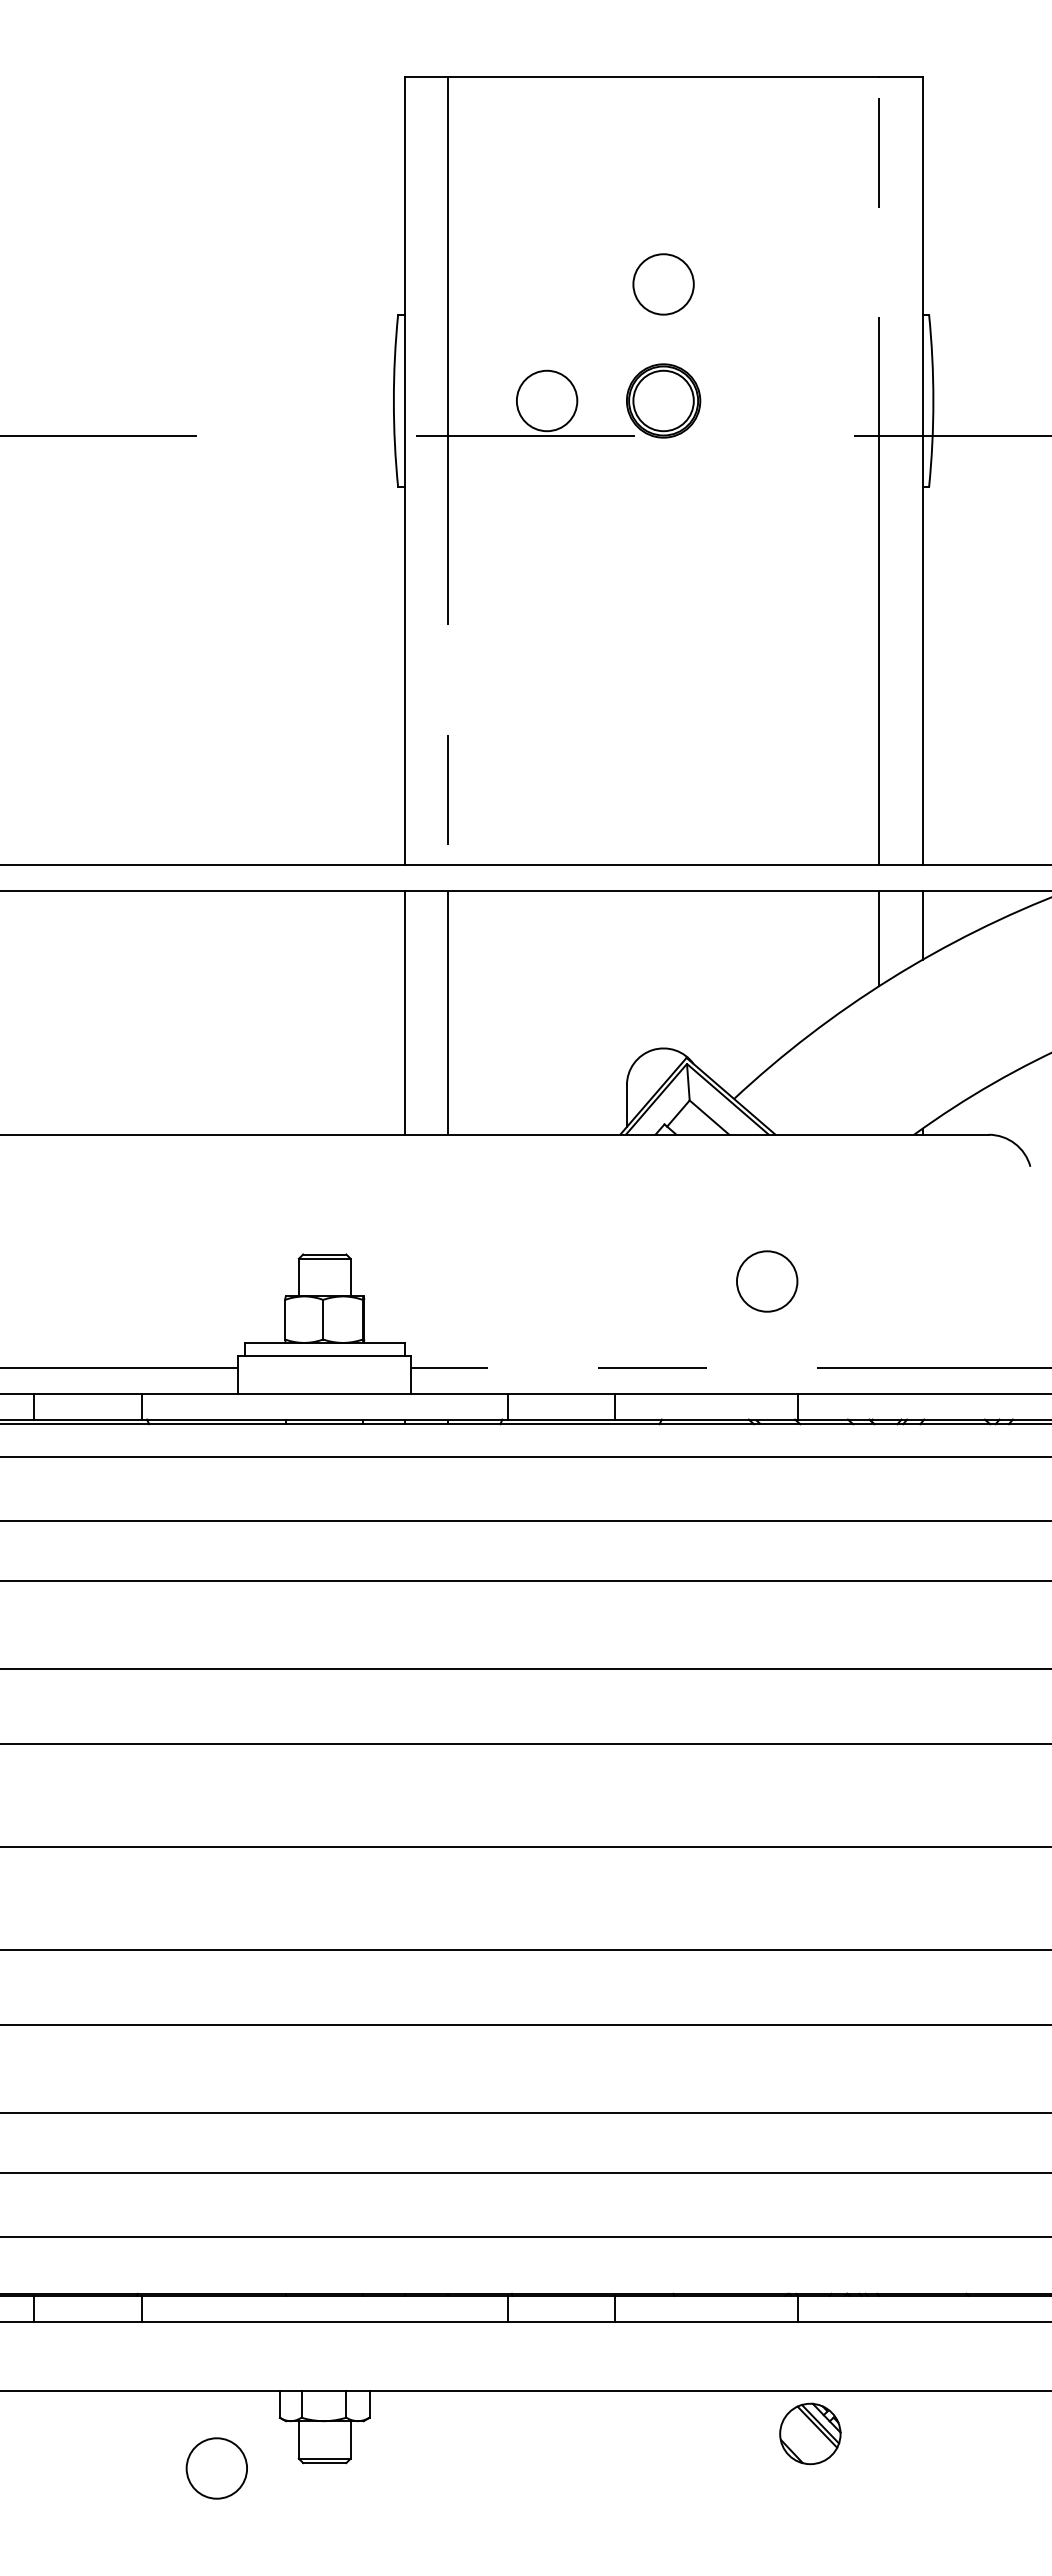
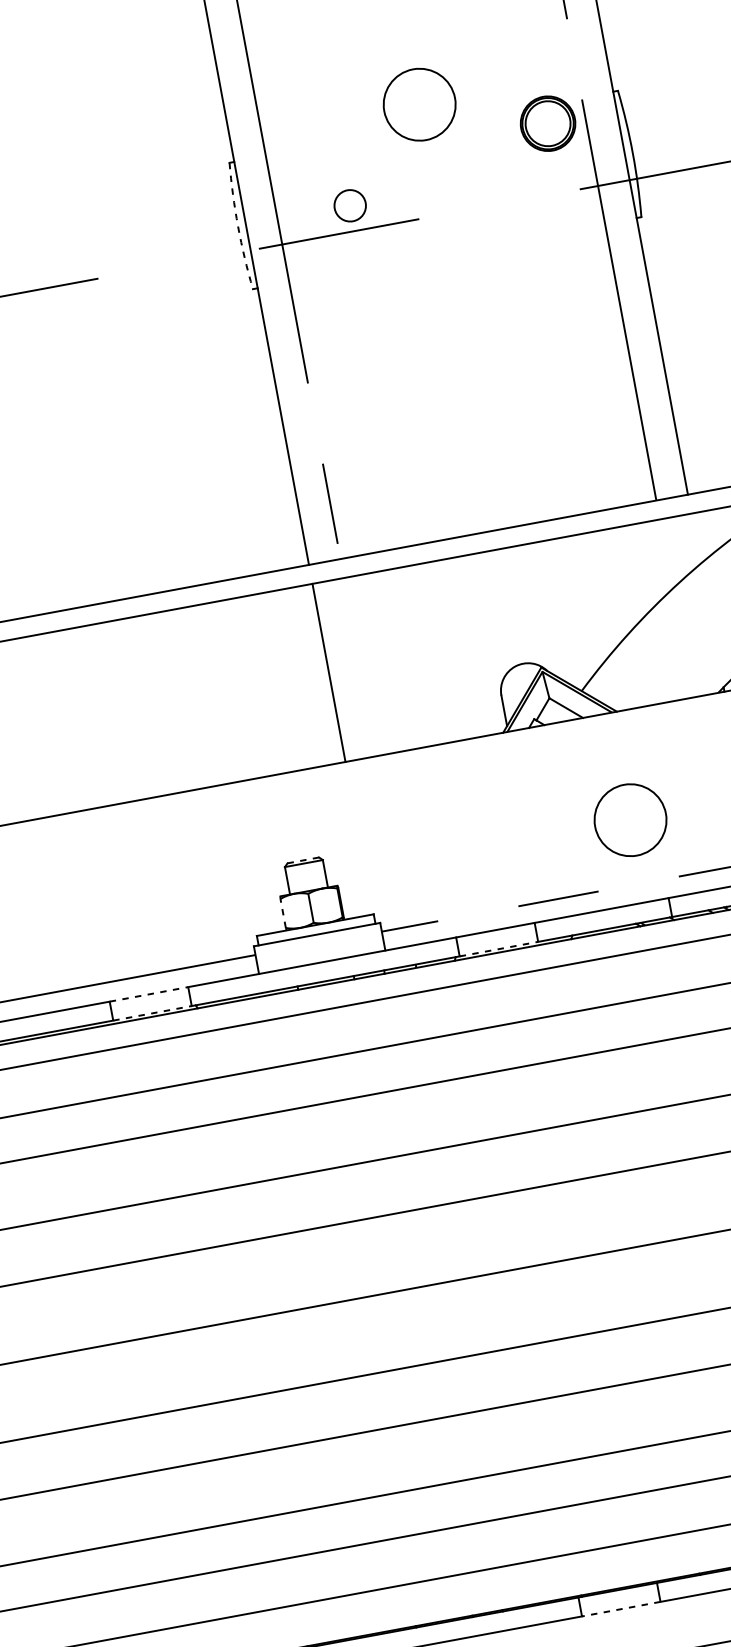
circle: (663, 284) -> (419, 104), size x1.6
circle: (546, 400) -> (349, 205), size x0.7
part: (663, 400) -> (547, 123), moved
arc: (393, 401) -> (237, 227), solid -> dashed
line: (922, 925) -> (696, 538), removed
line: (879, 938) -> (666, 553), removed
line: (447, 1012) -> (360, 666), removed
line: (324, 1254) -> (303, 860), solid -> dashed
circle: (767, 1281) -> (630, 820), size x1.6
line: (285, 1319) -> (283, 913), solid -> dashed
line: (88, 1393) -> (149, 994), solid -> dashed
line: (88, 1419) -> (152, 1013), solid -> dashed
line: (561, 1419) -> (498, 949), solid -> dashed
line: (561, 2321) -> (621, 1608), solid -> dashed

